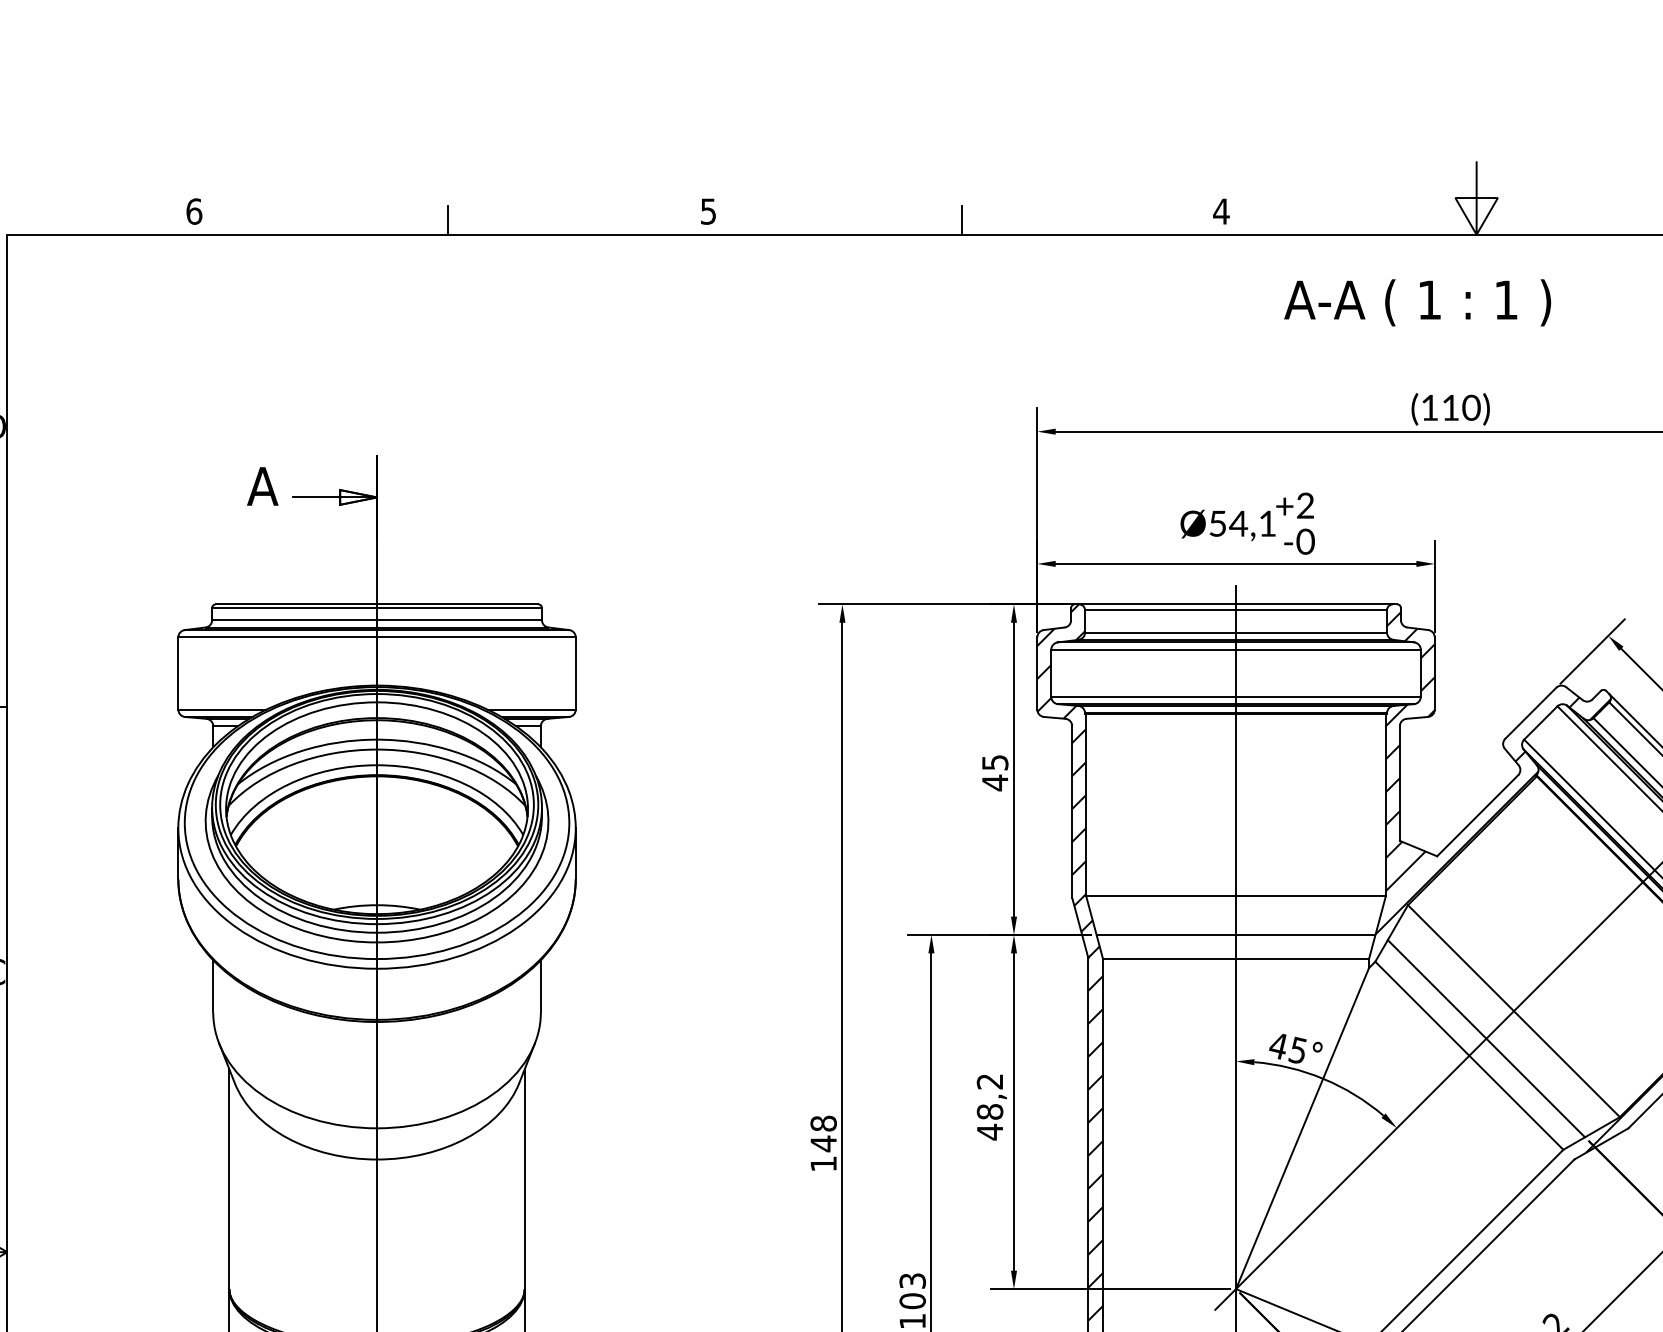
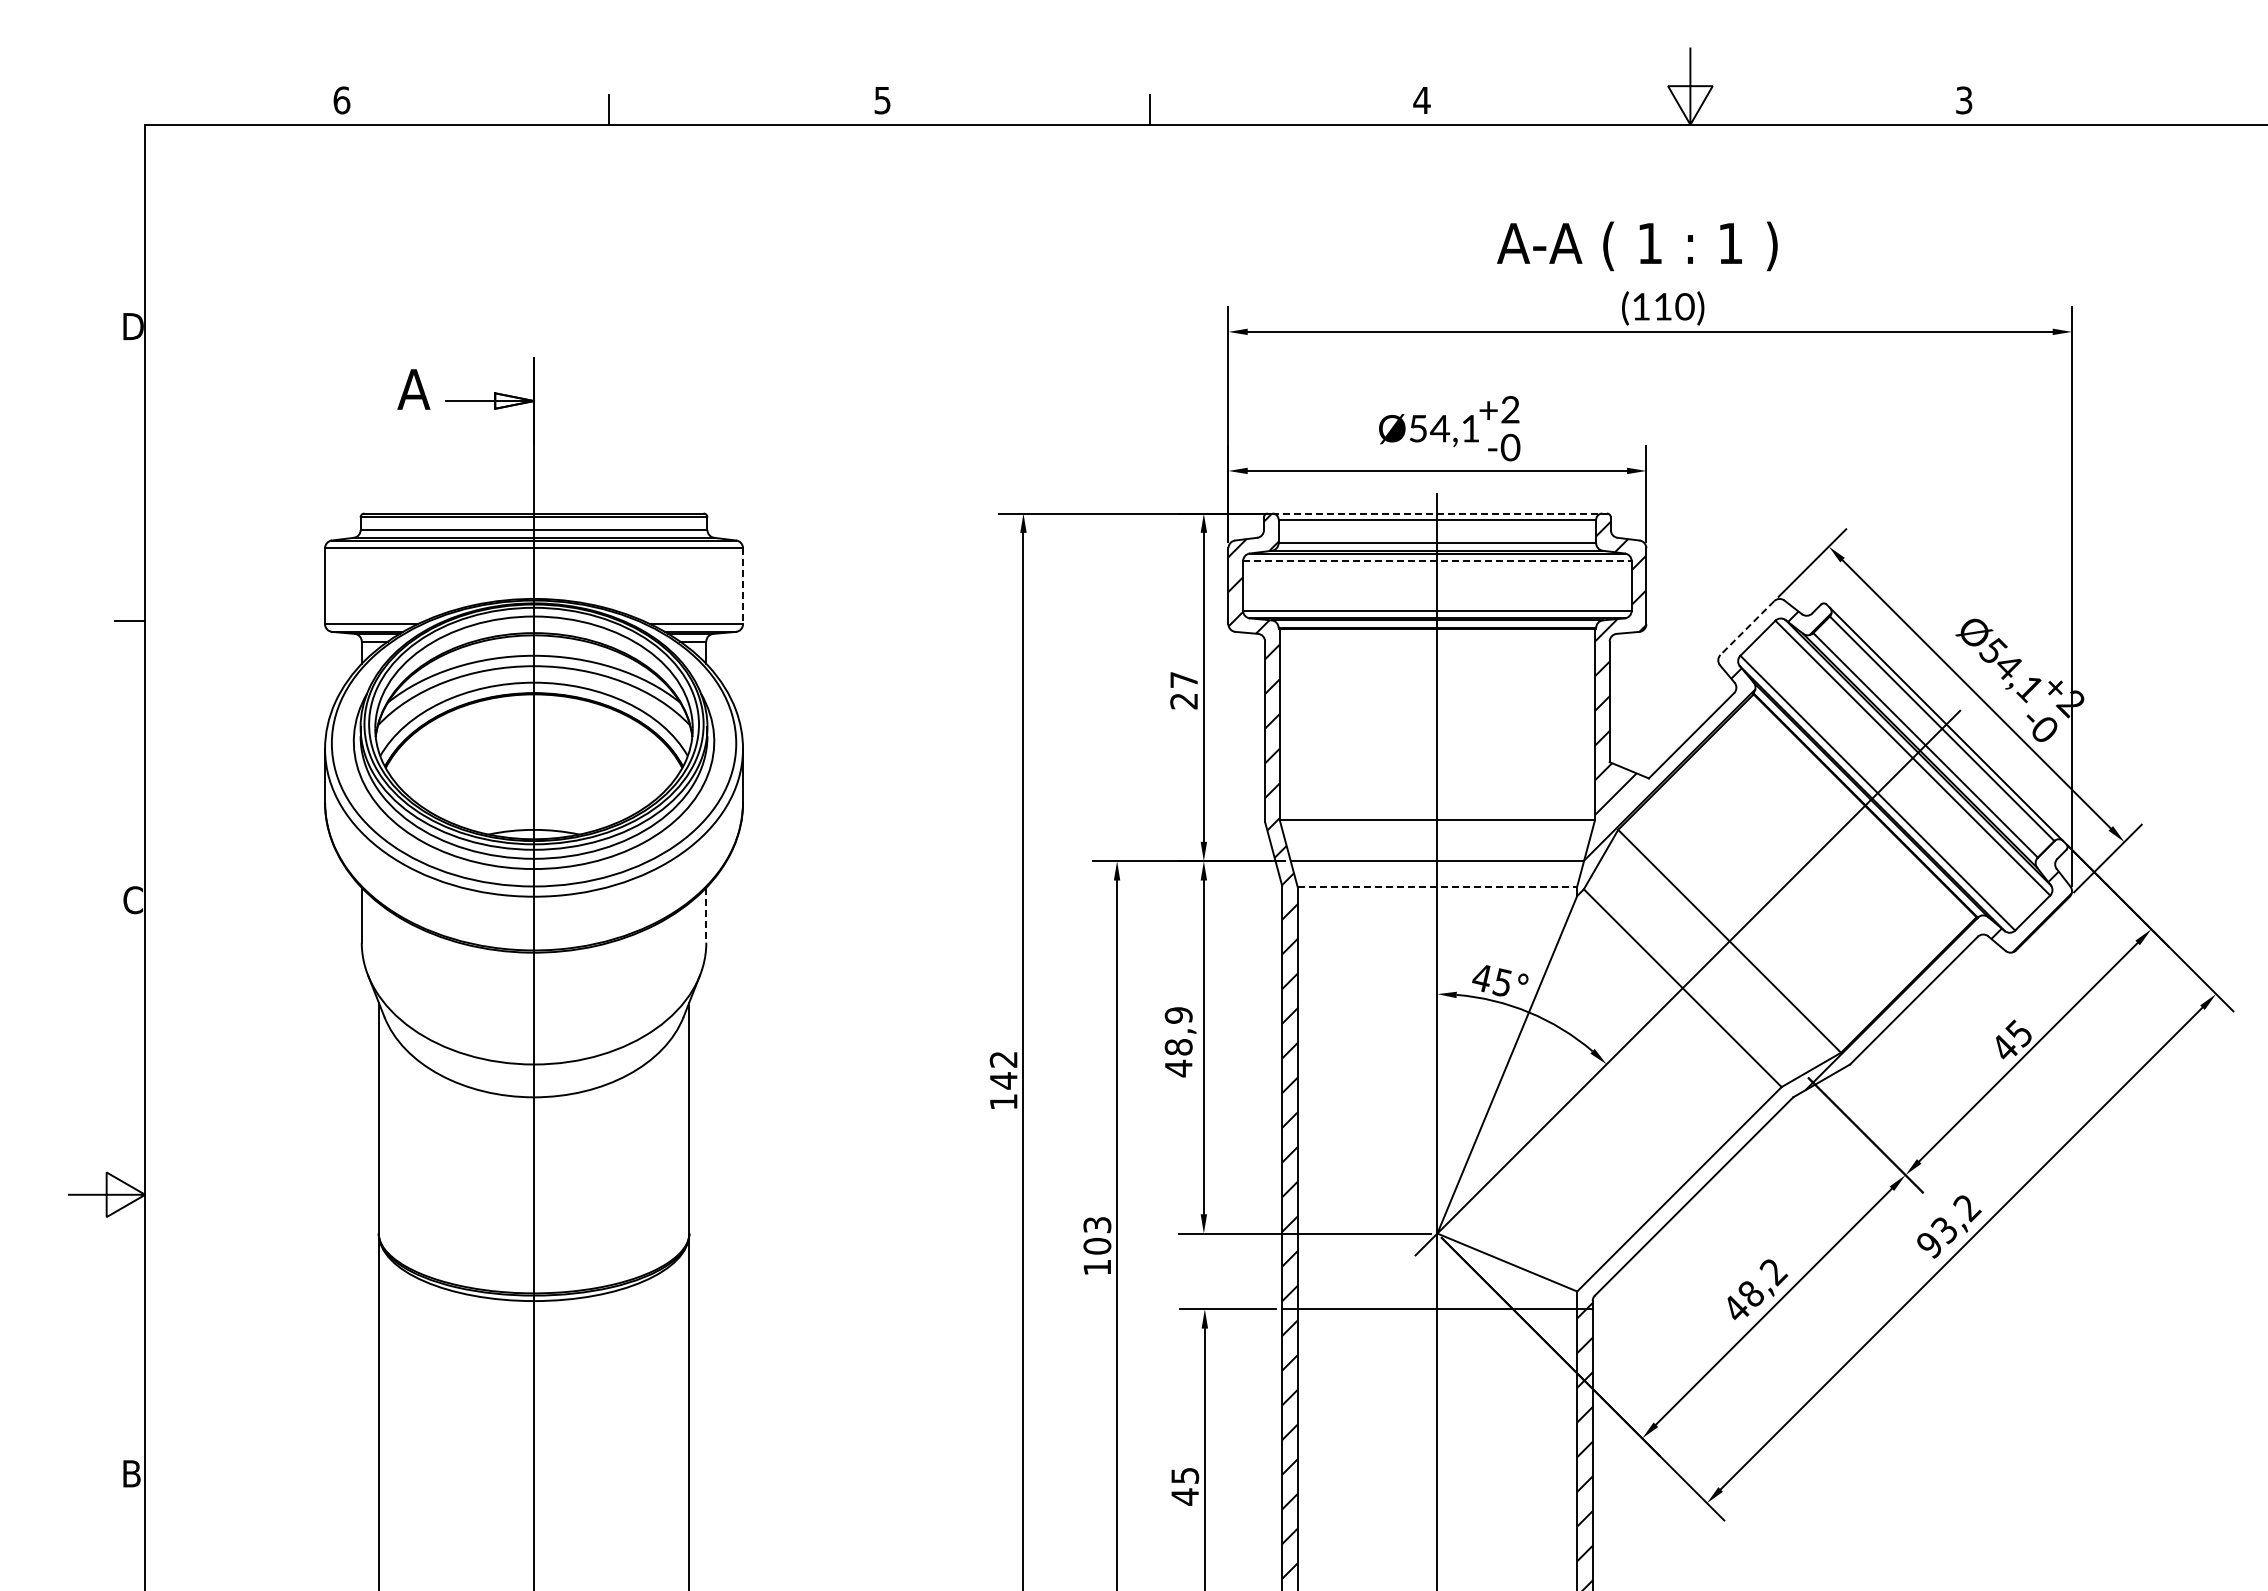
text: (1417, 302) -> (1637, 246), moved
line: (1236, 604) -> (1437, 513), solid -> dashed
line: (1236, 650) -> (1437, 561), solid -> dashed
line: (576, 673) -> (743, 586), solid -> dashed
line: (1530, 713) -> (1747, 628), solid -> dashed
text: (995, 773) -> (1184, 691), 45 -> 27
line: (1236, 959) -> (1437, 886), solid -> dashed
line: (541, 986) -> (706, 915), solid -> dashed
line: (1486, 1037) -> (1700, 969), removed
text: (989, 1081) -> (1178, 1015), 48,2 -> 48,9
text: (823, 1123) -> (1003, 1059), 148 -> 142

